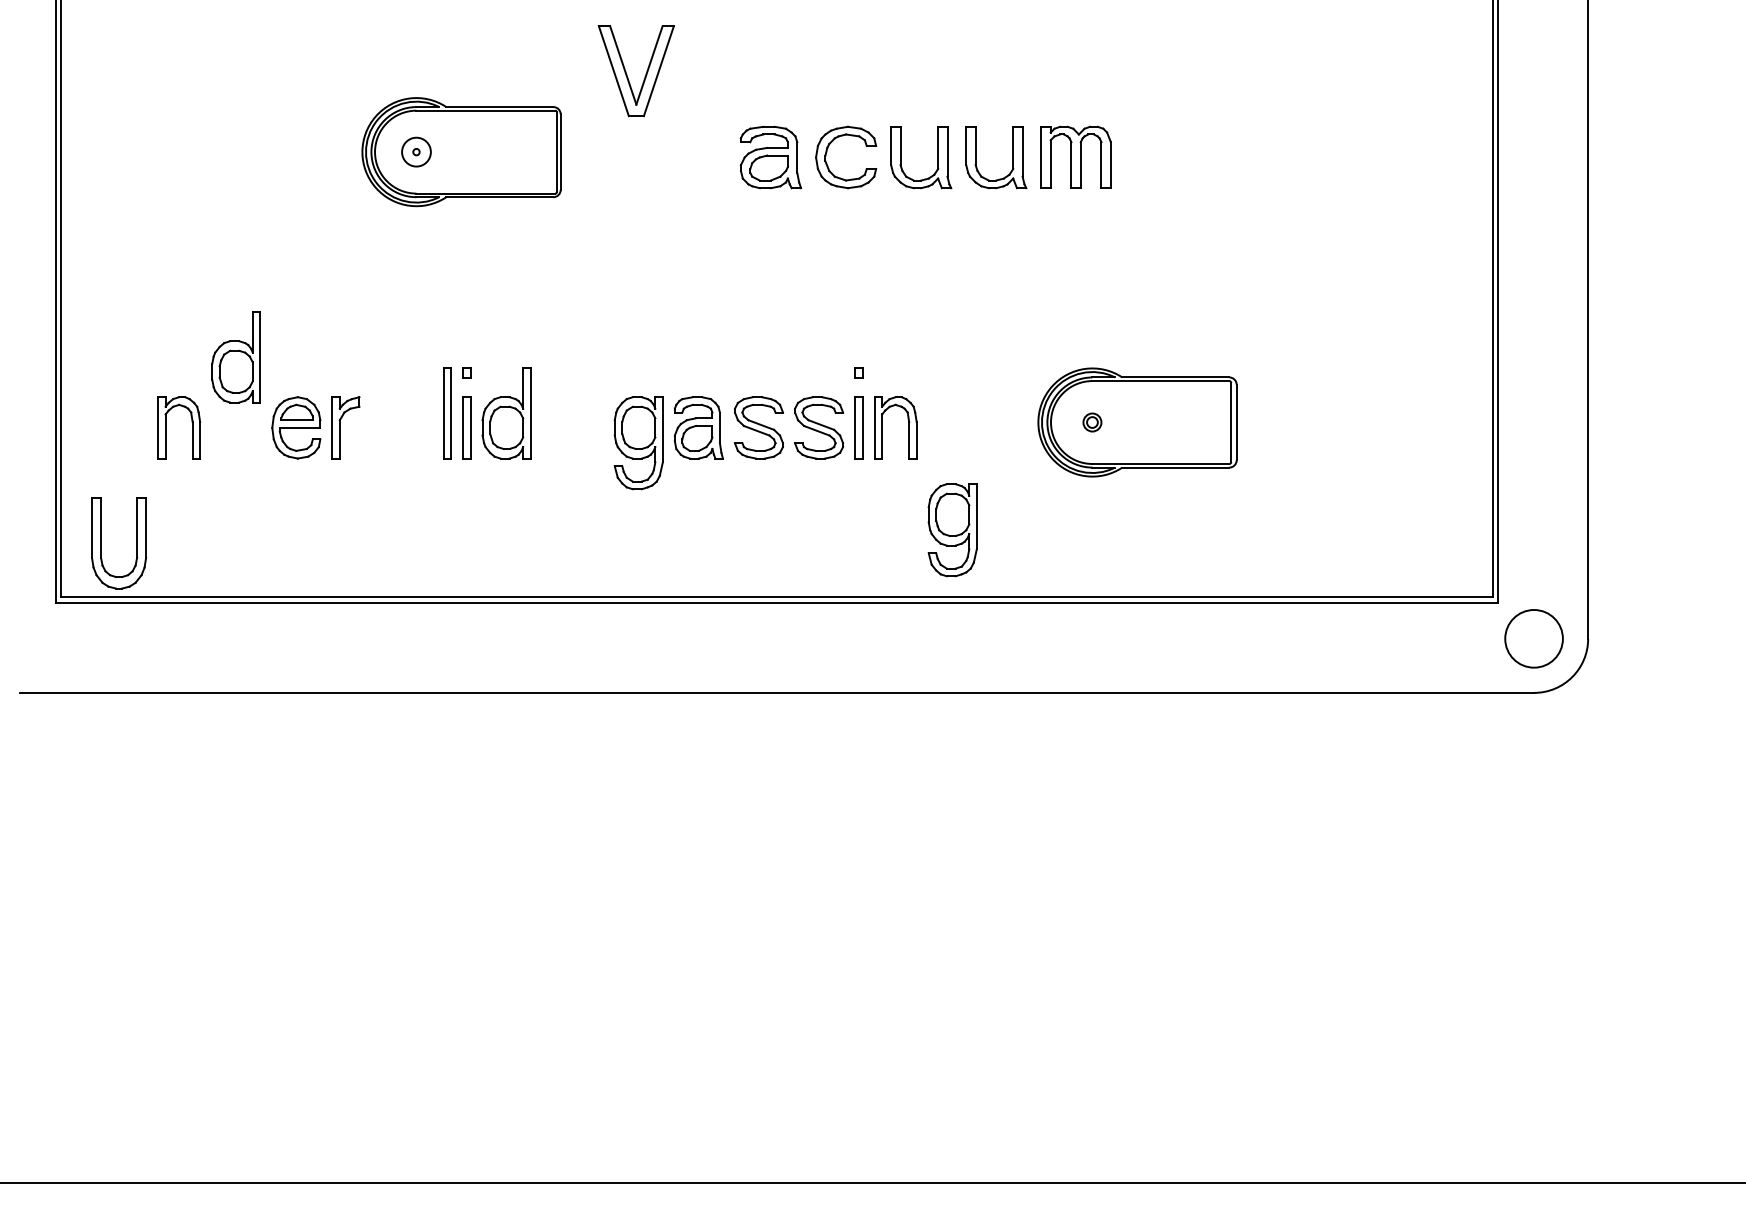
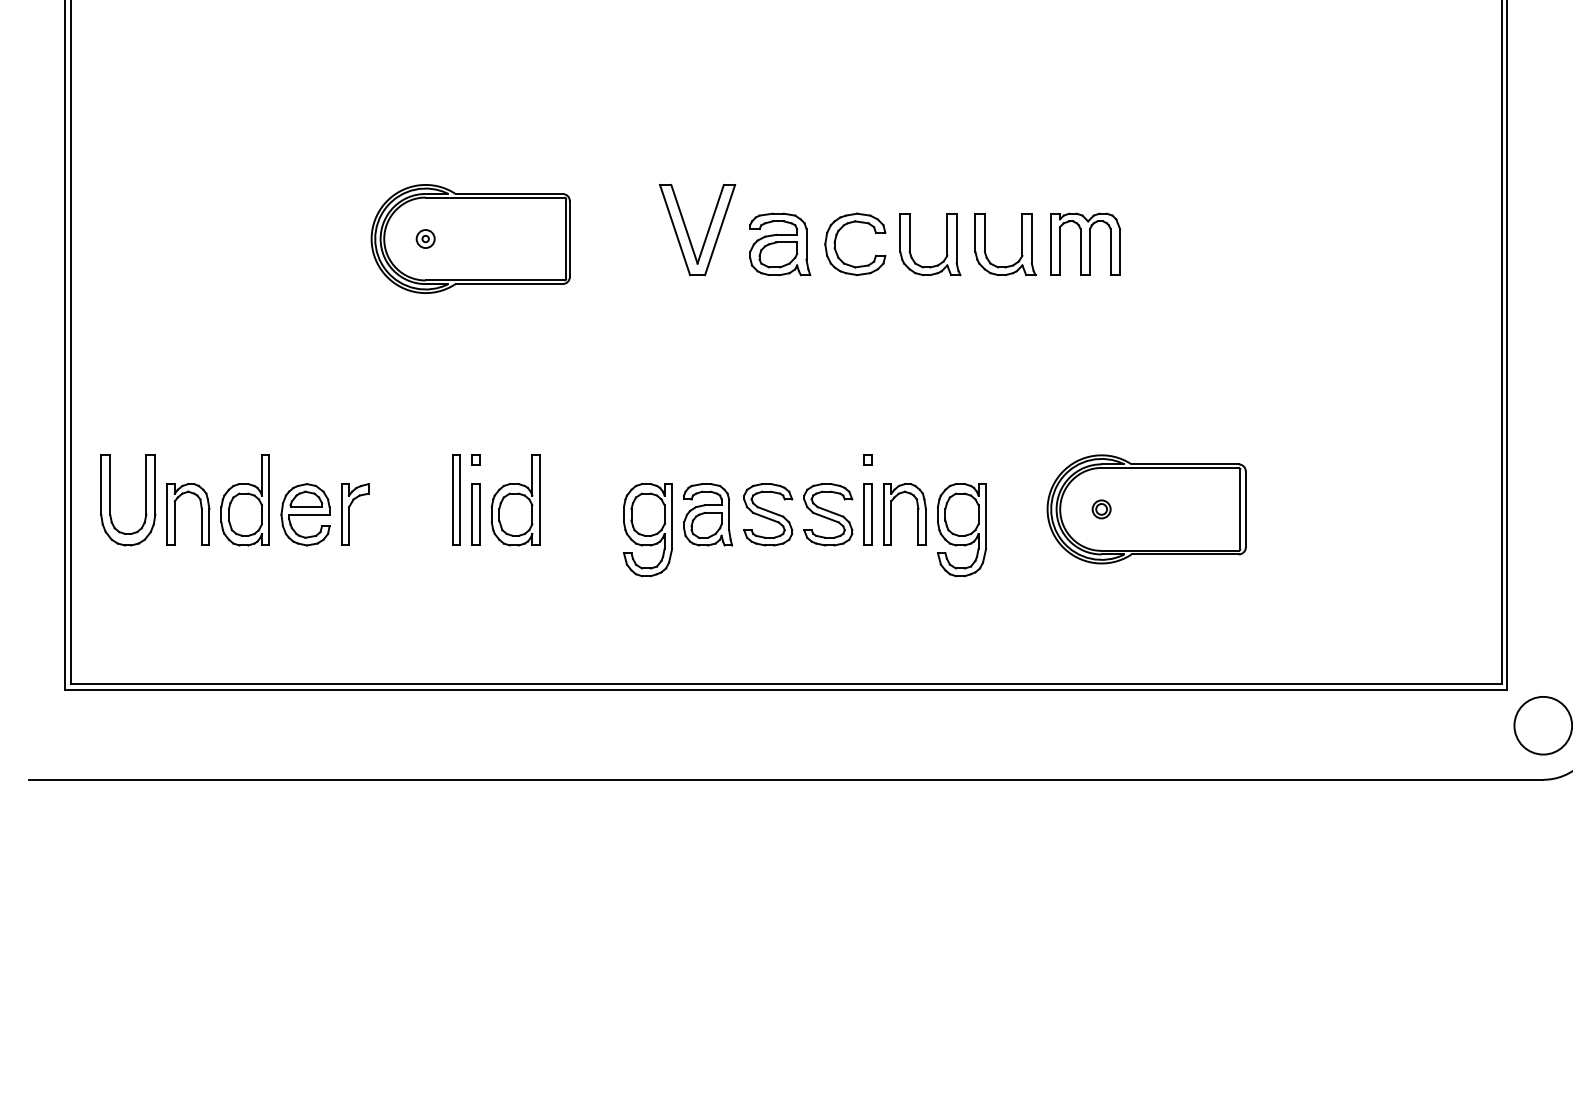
part: (627, 74) -> (688, 233), moved
circle: (416, 152) -> (425, 239), size x0.62
part: (235, 357) -> (244, 500), moved
part: (952, 530) -> (961, 530), moved
part: (136, 543) -> (145, 500), moved

